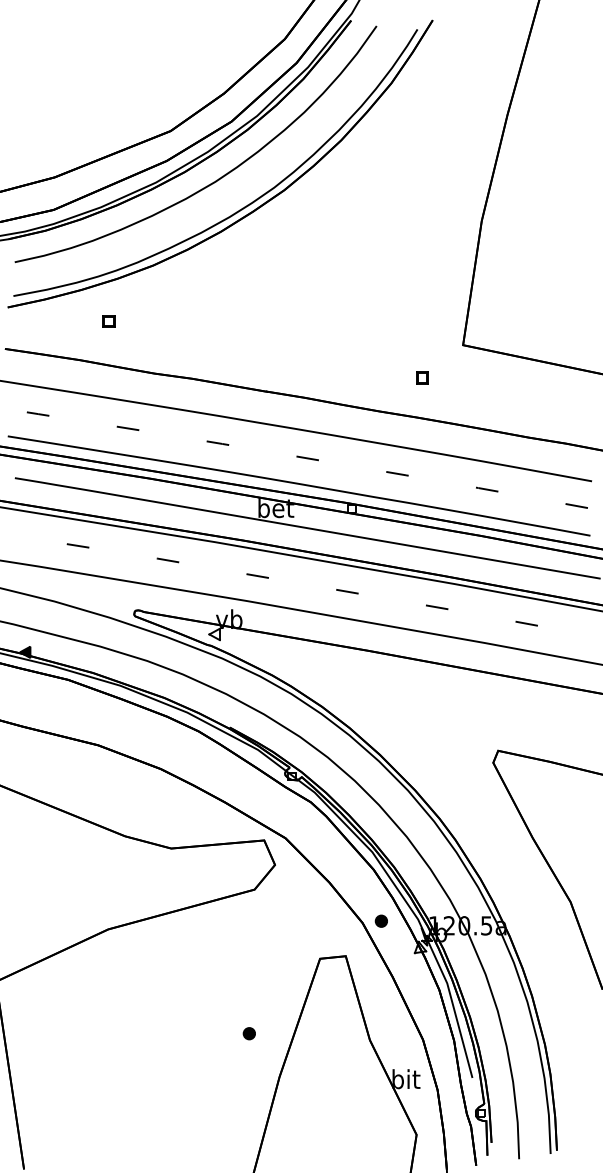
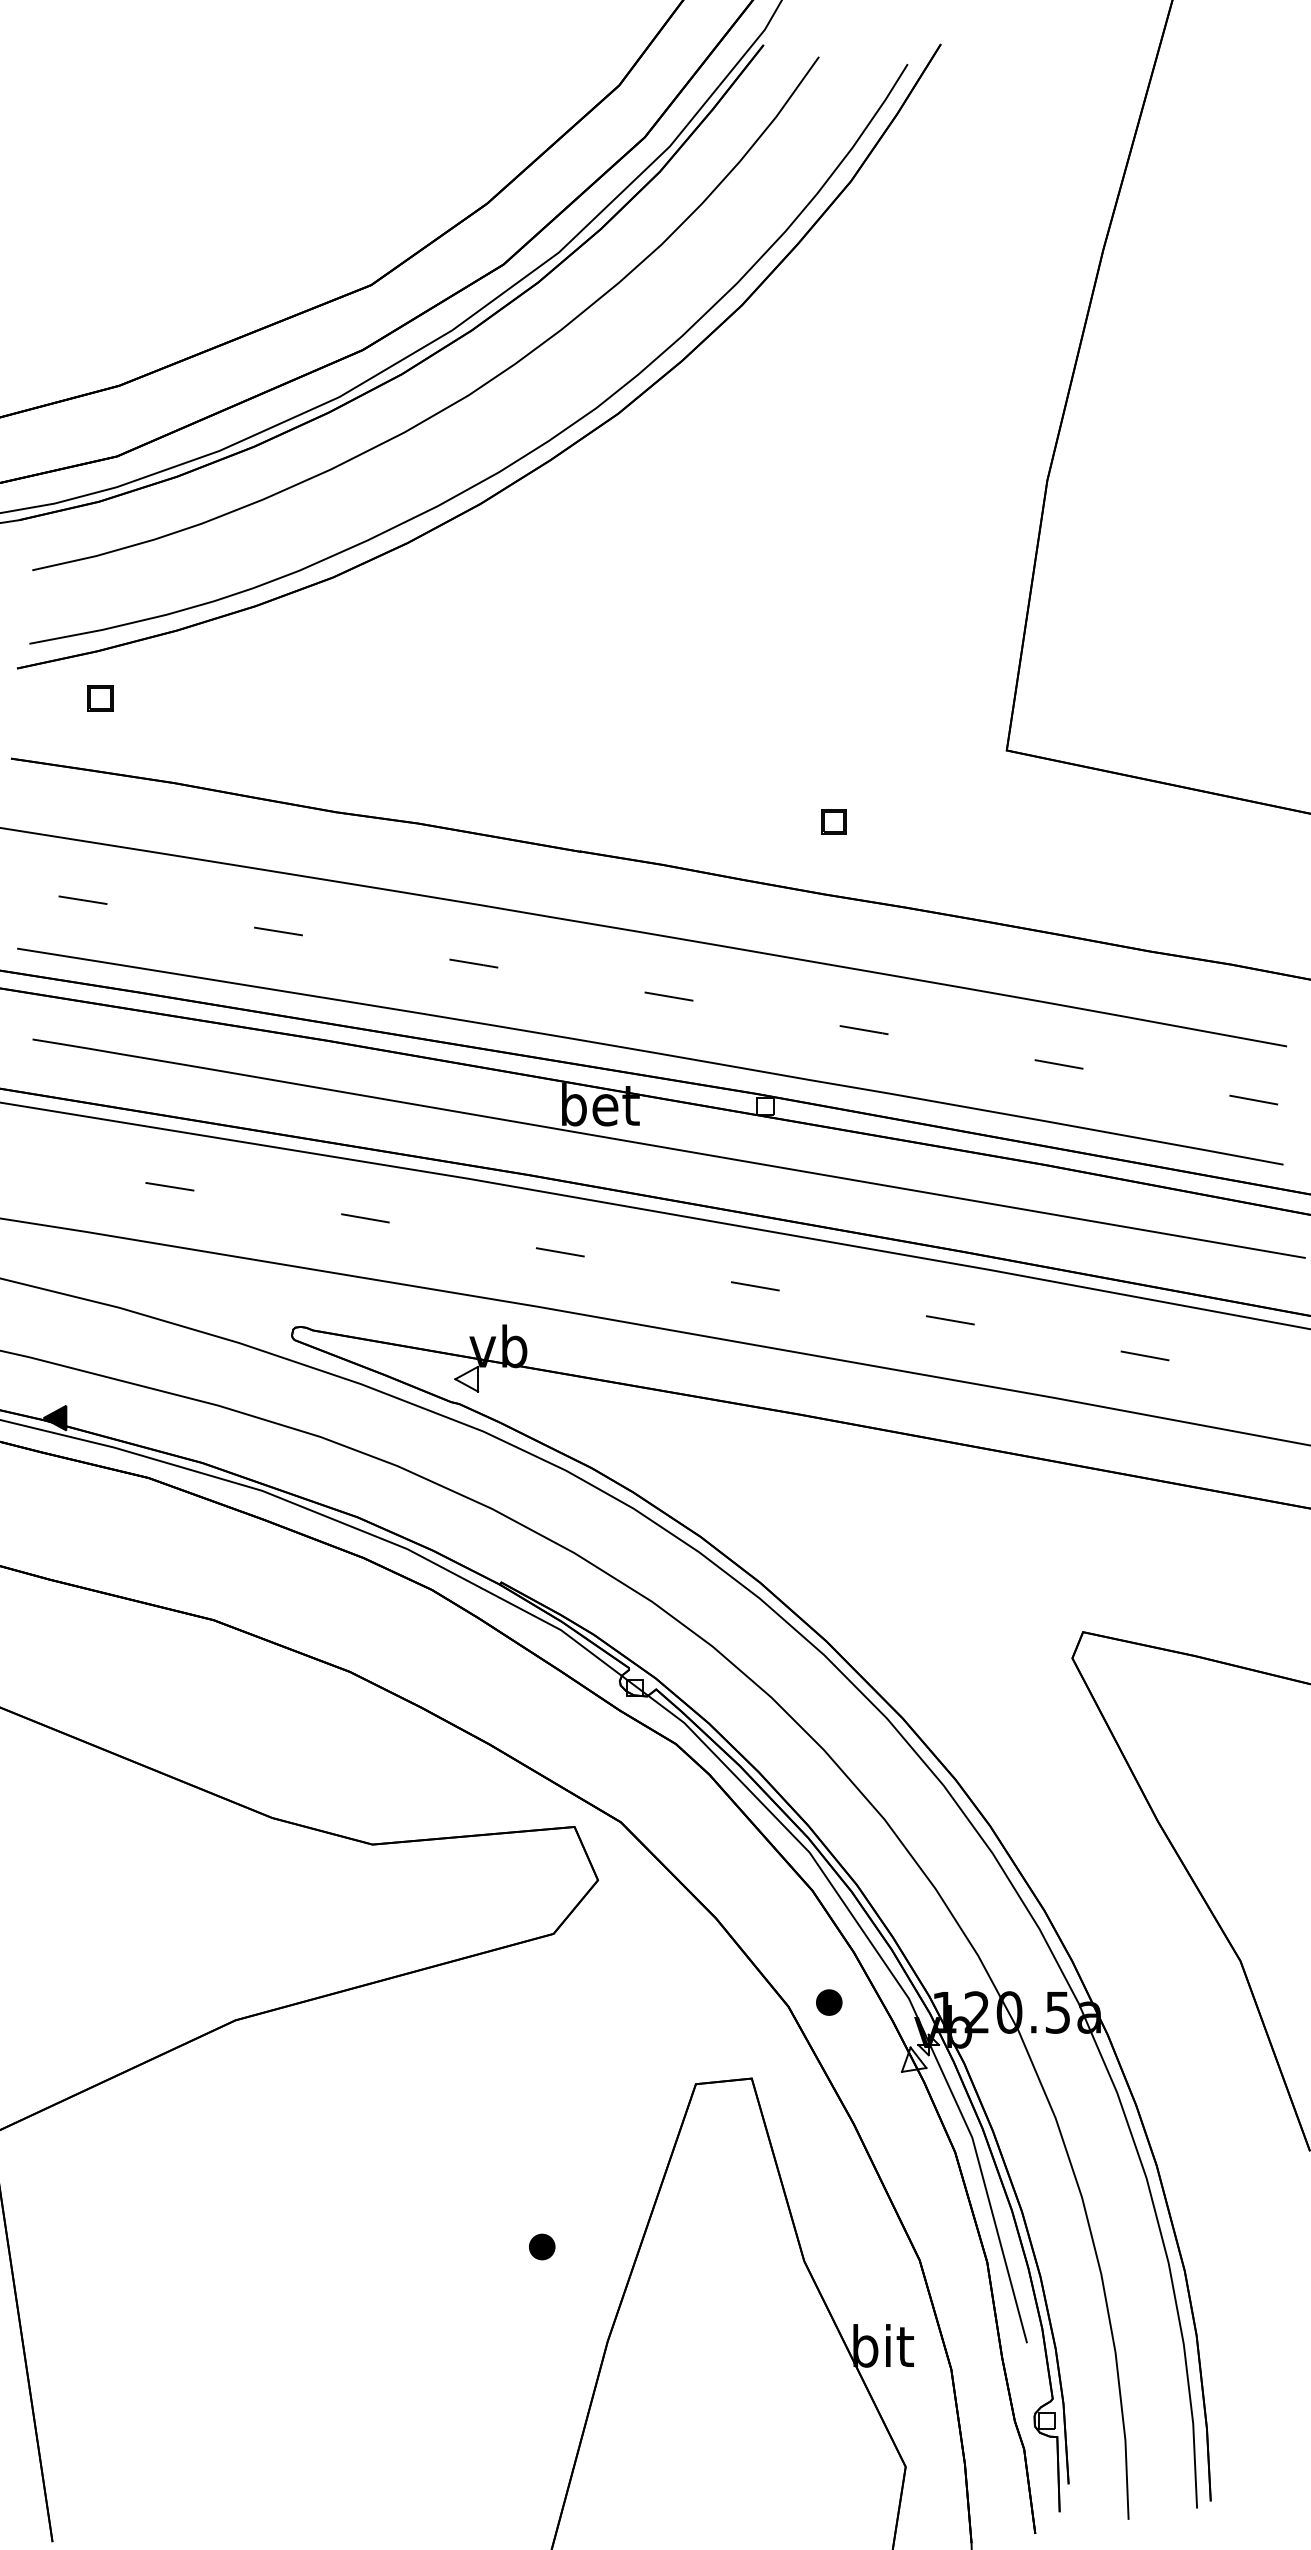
part: (108, 321) -> (99, 699), moved
part: (422, 377) -> (833, 820), moved

